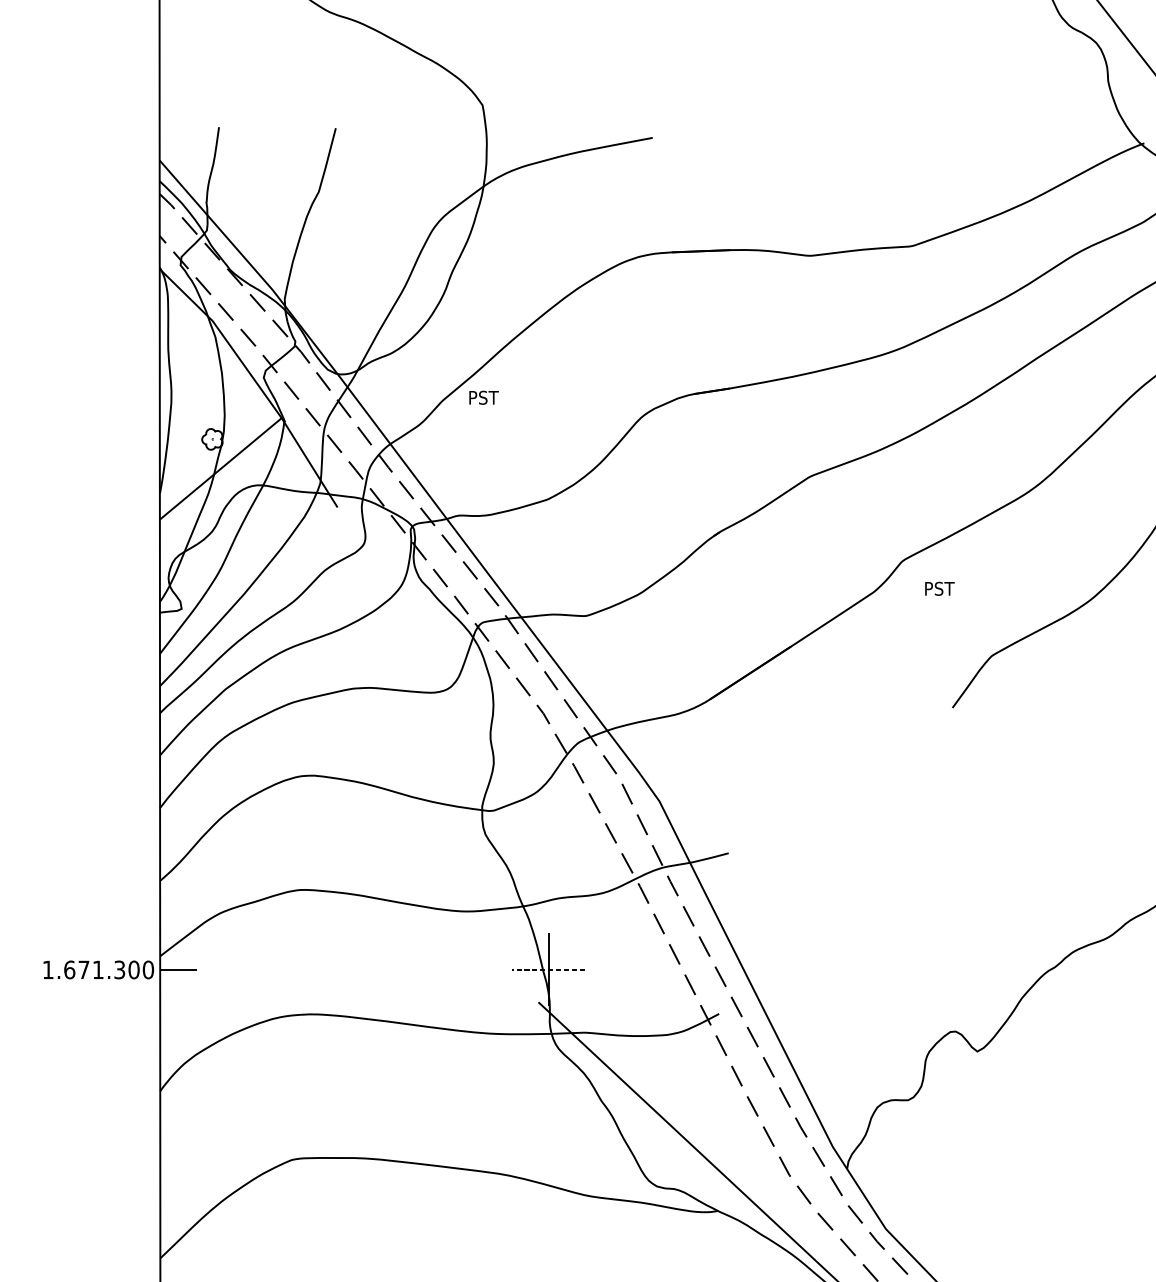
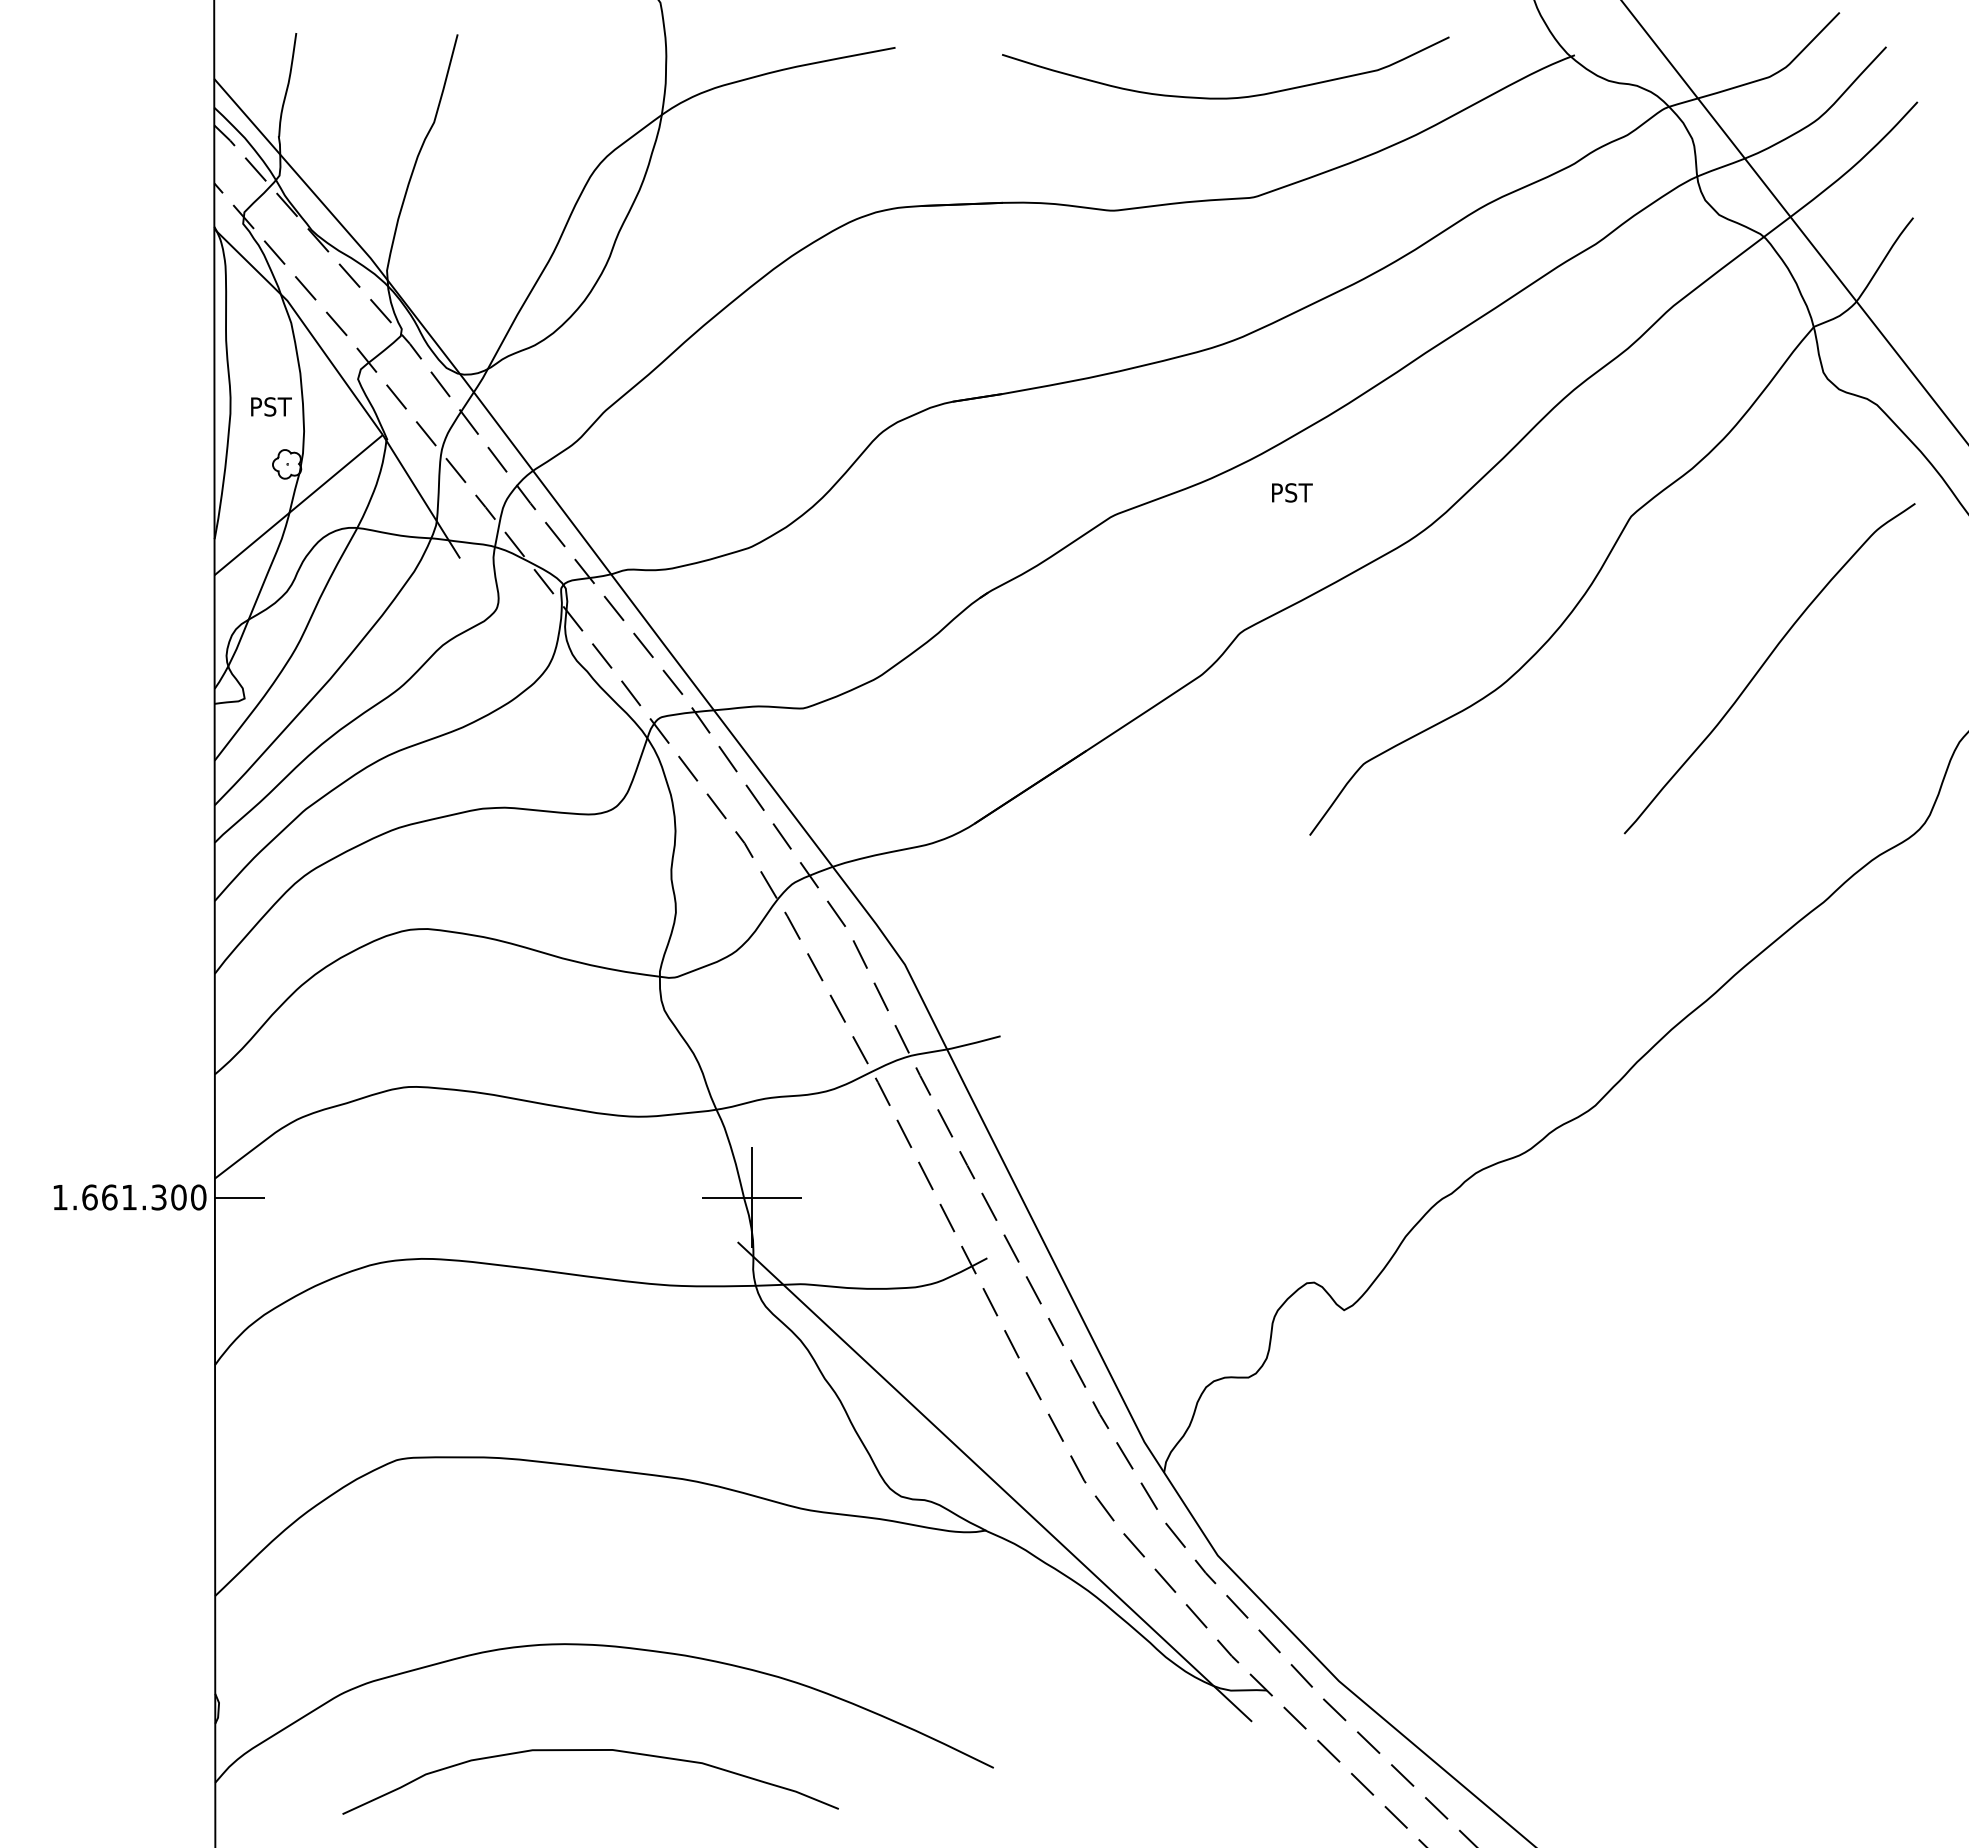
curve: (891, 173) -> (1225, 97), added
text: (484, 397) -> (271, 406), moved
text: (940, 588) -> (1292, 492), moved
text: (83, 969) -> (109, 1197), 1.671.300 -> 1.661.300
line: (548, 969) -> (751, 1197), dashed -> solid

